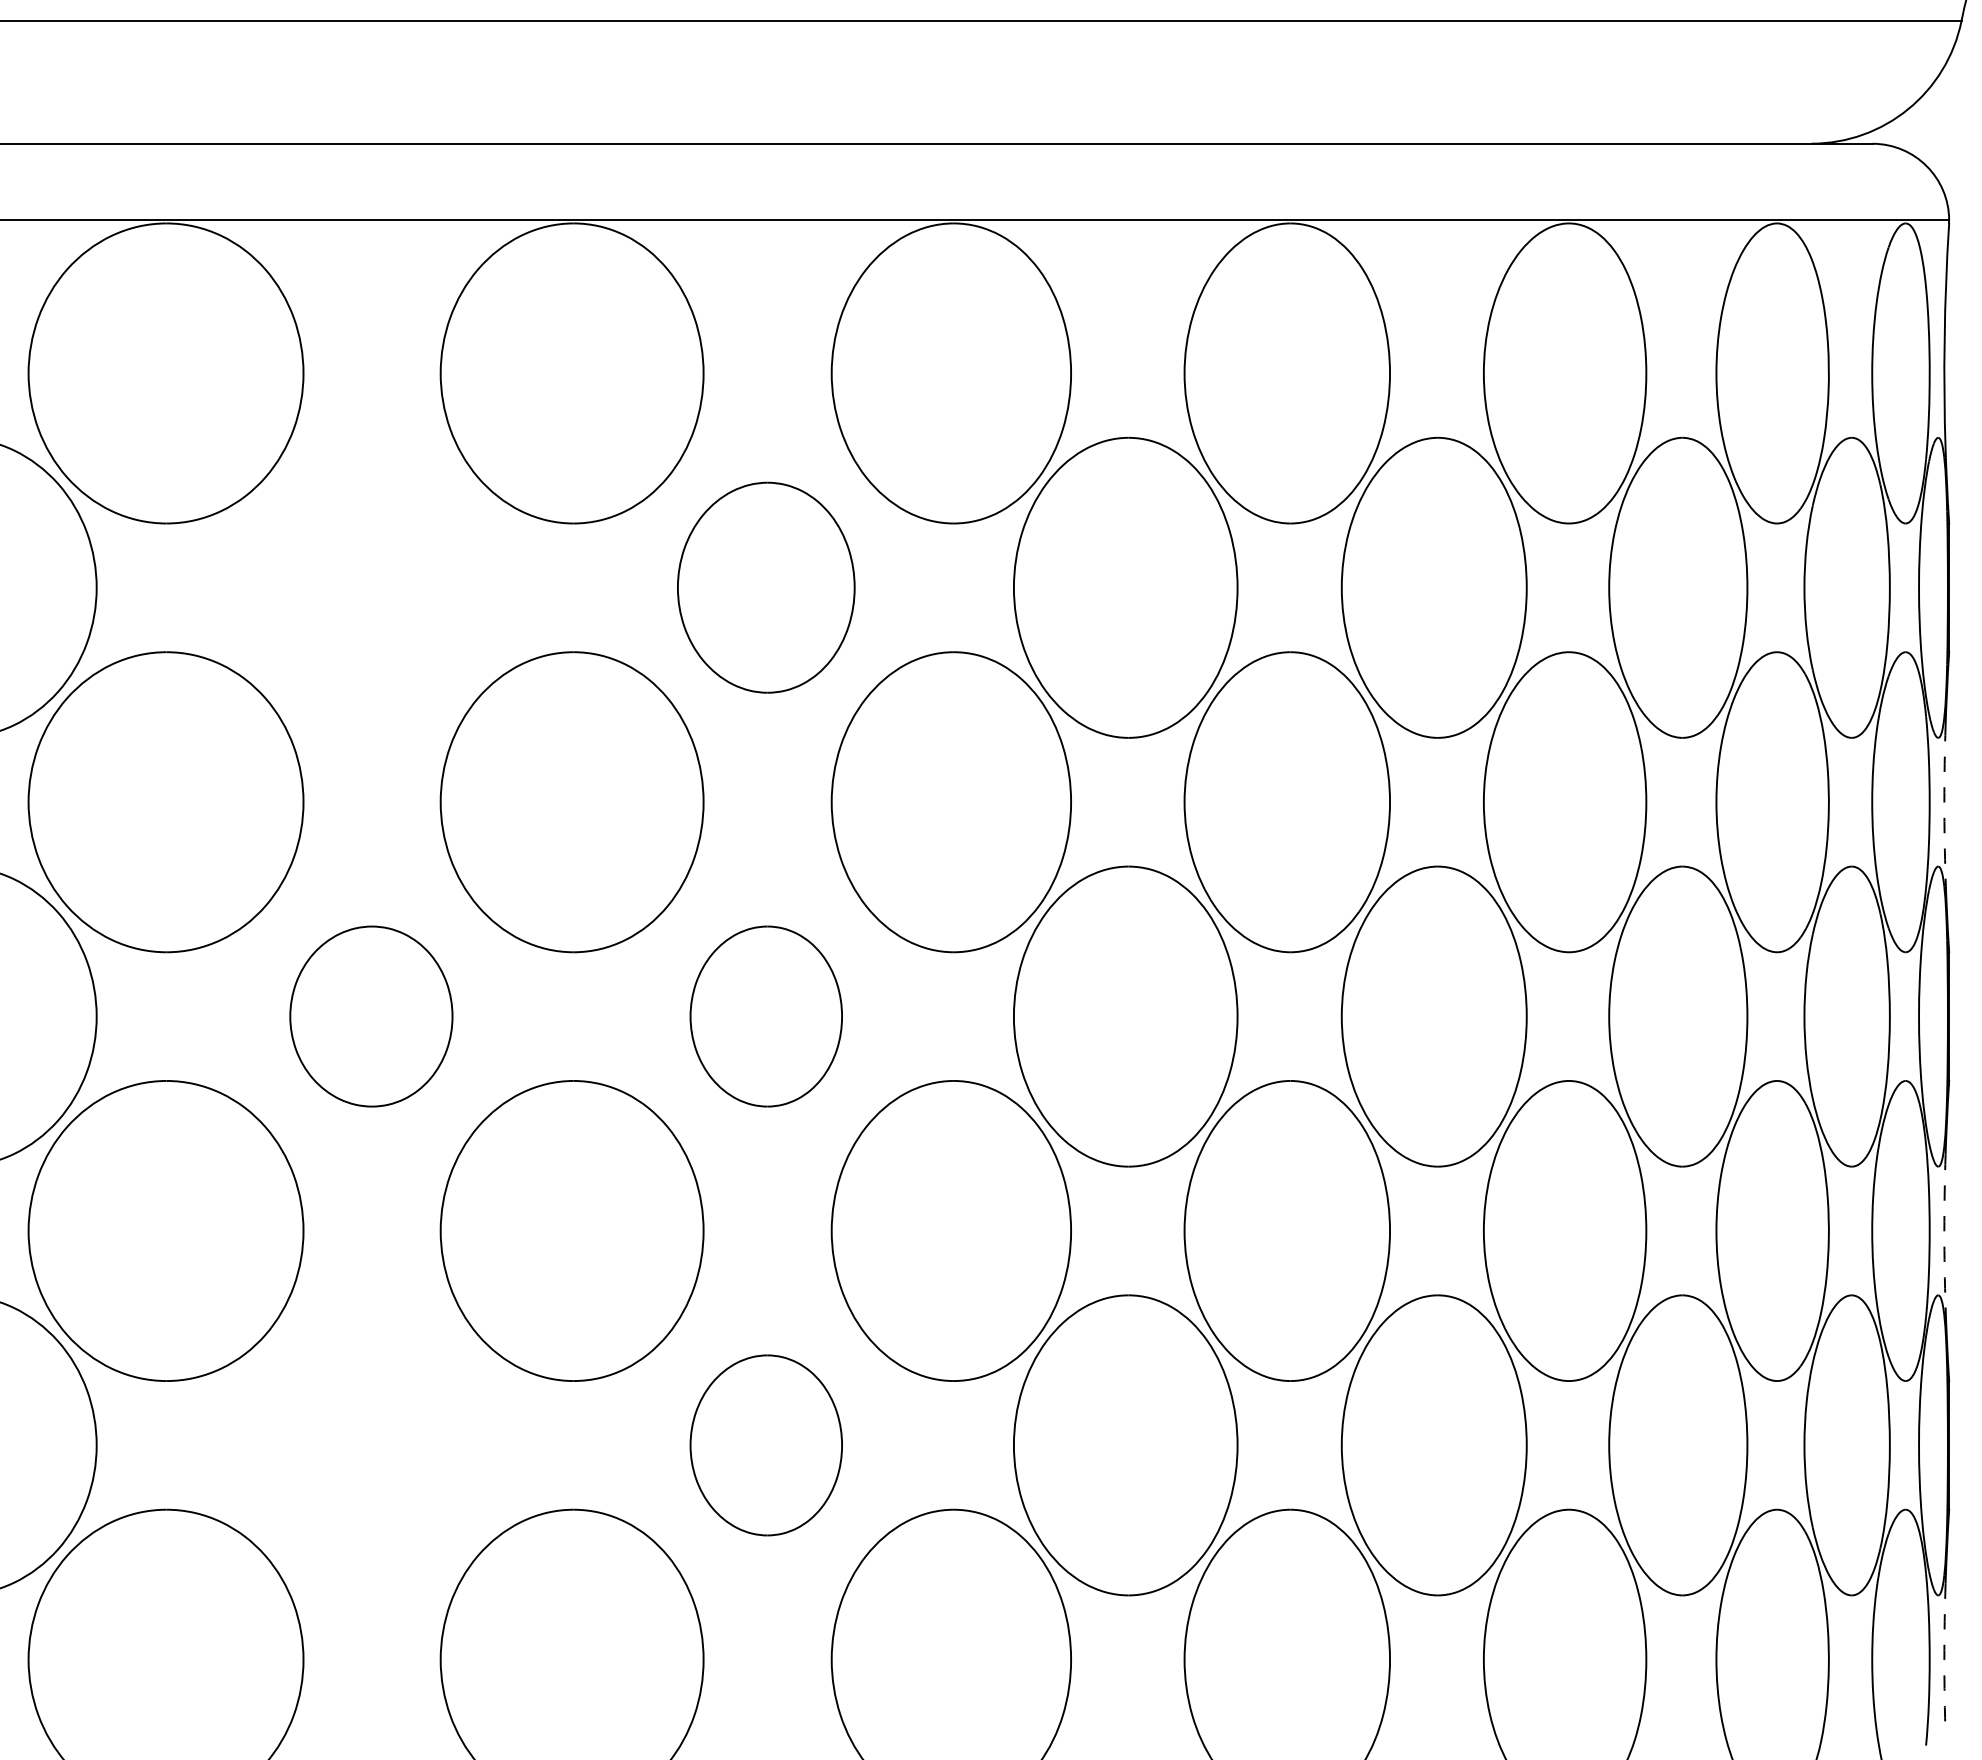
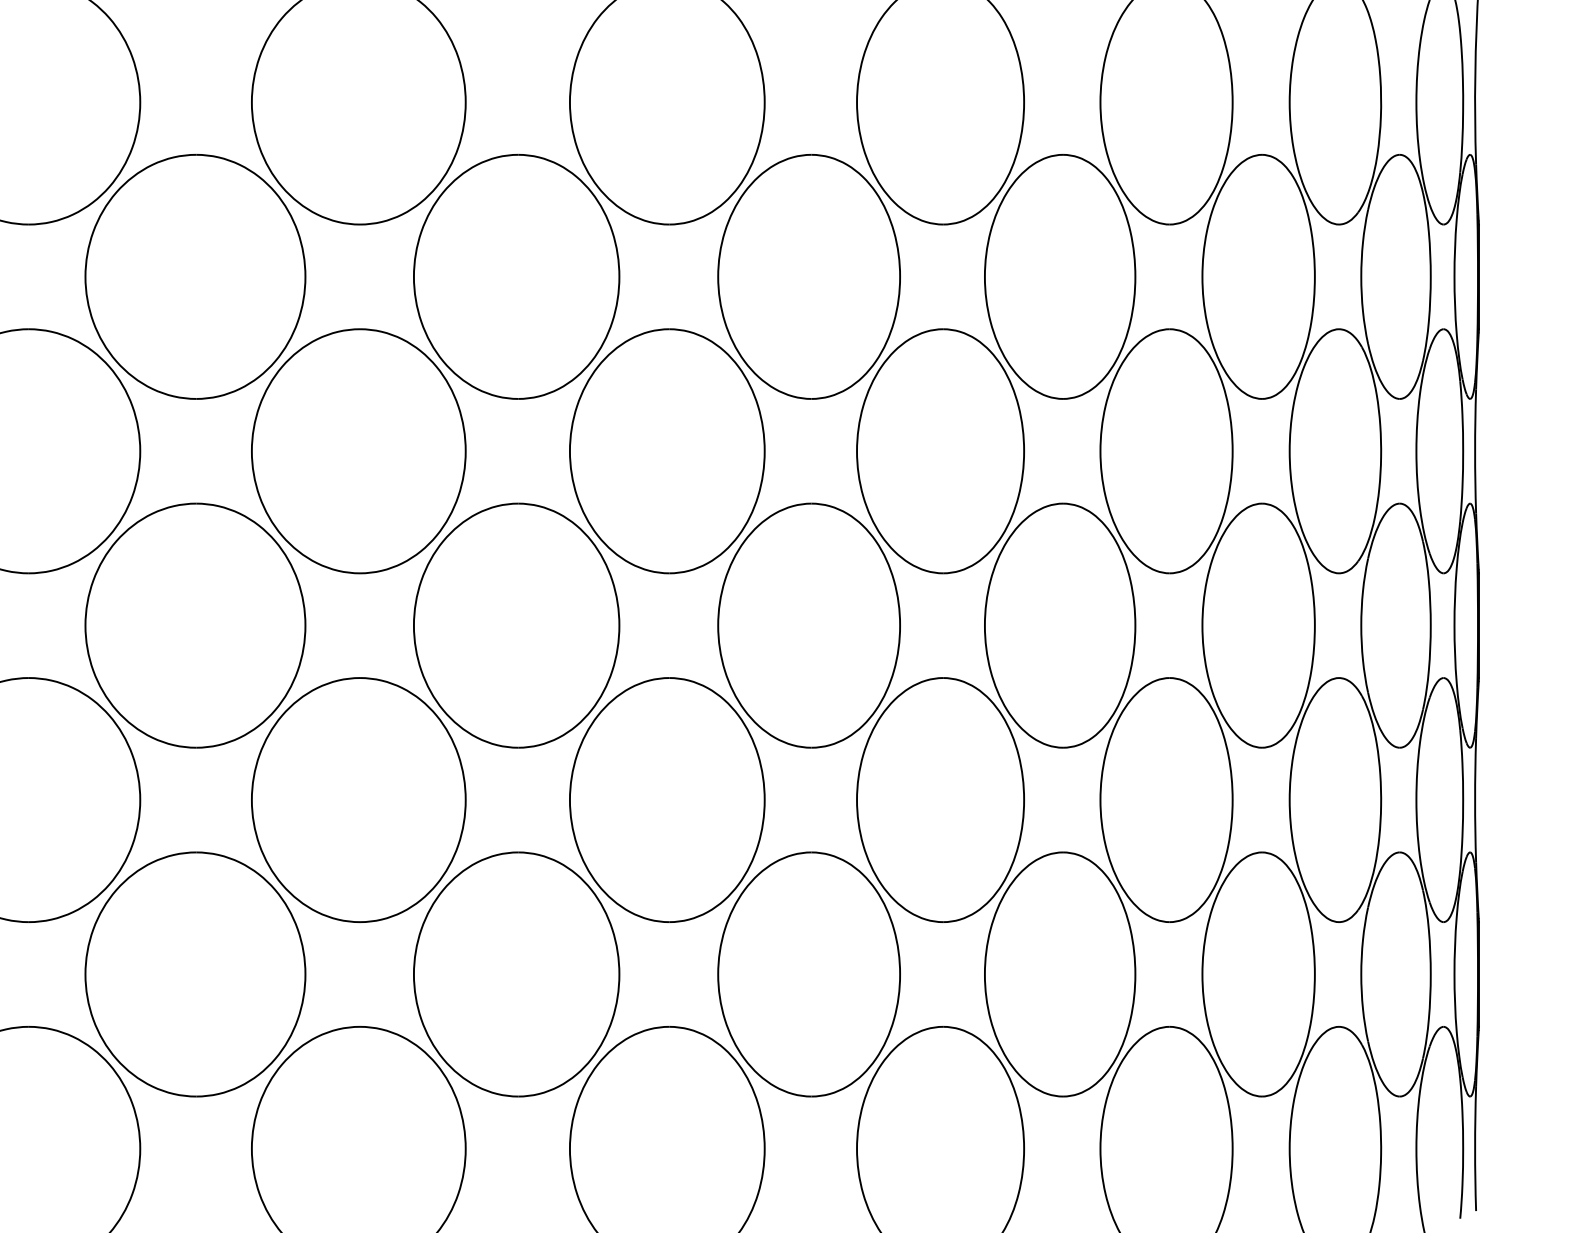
part: (371, 587) -> (195, 276), added
part: (766, 587) -> (516, 276), size x1.43
arc: (1944, 802) -> (1475, 451), dashed -> solid
part: (371, 1016) -> (195, 625), size x1.67
part: (766, 1016) -> (516, 625), size x1.67
arc: (1944, 1231) -> (1475, 800), dashed -> solid
part: (371, 1445) -> (195, 974), added
part: (766, 1445) -> (516, 974), size x1.67
arc: (1944, 1659) -> (1475, 1148), dashed -> solid

